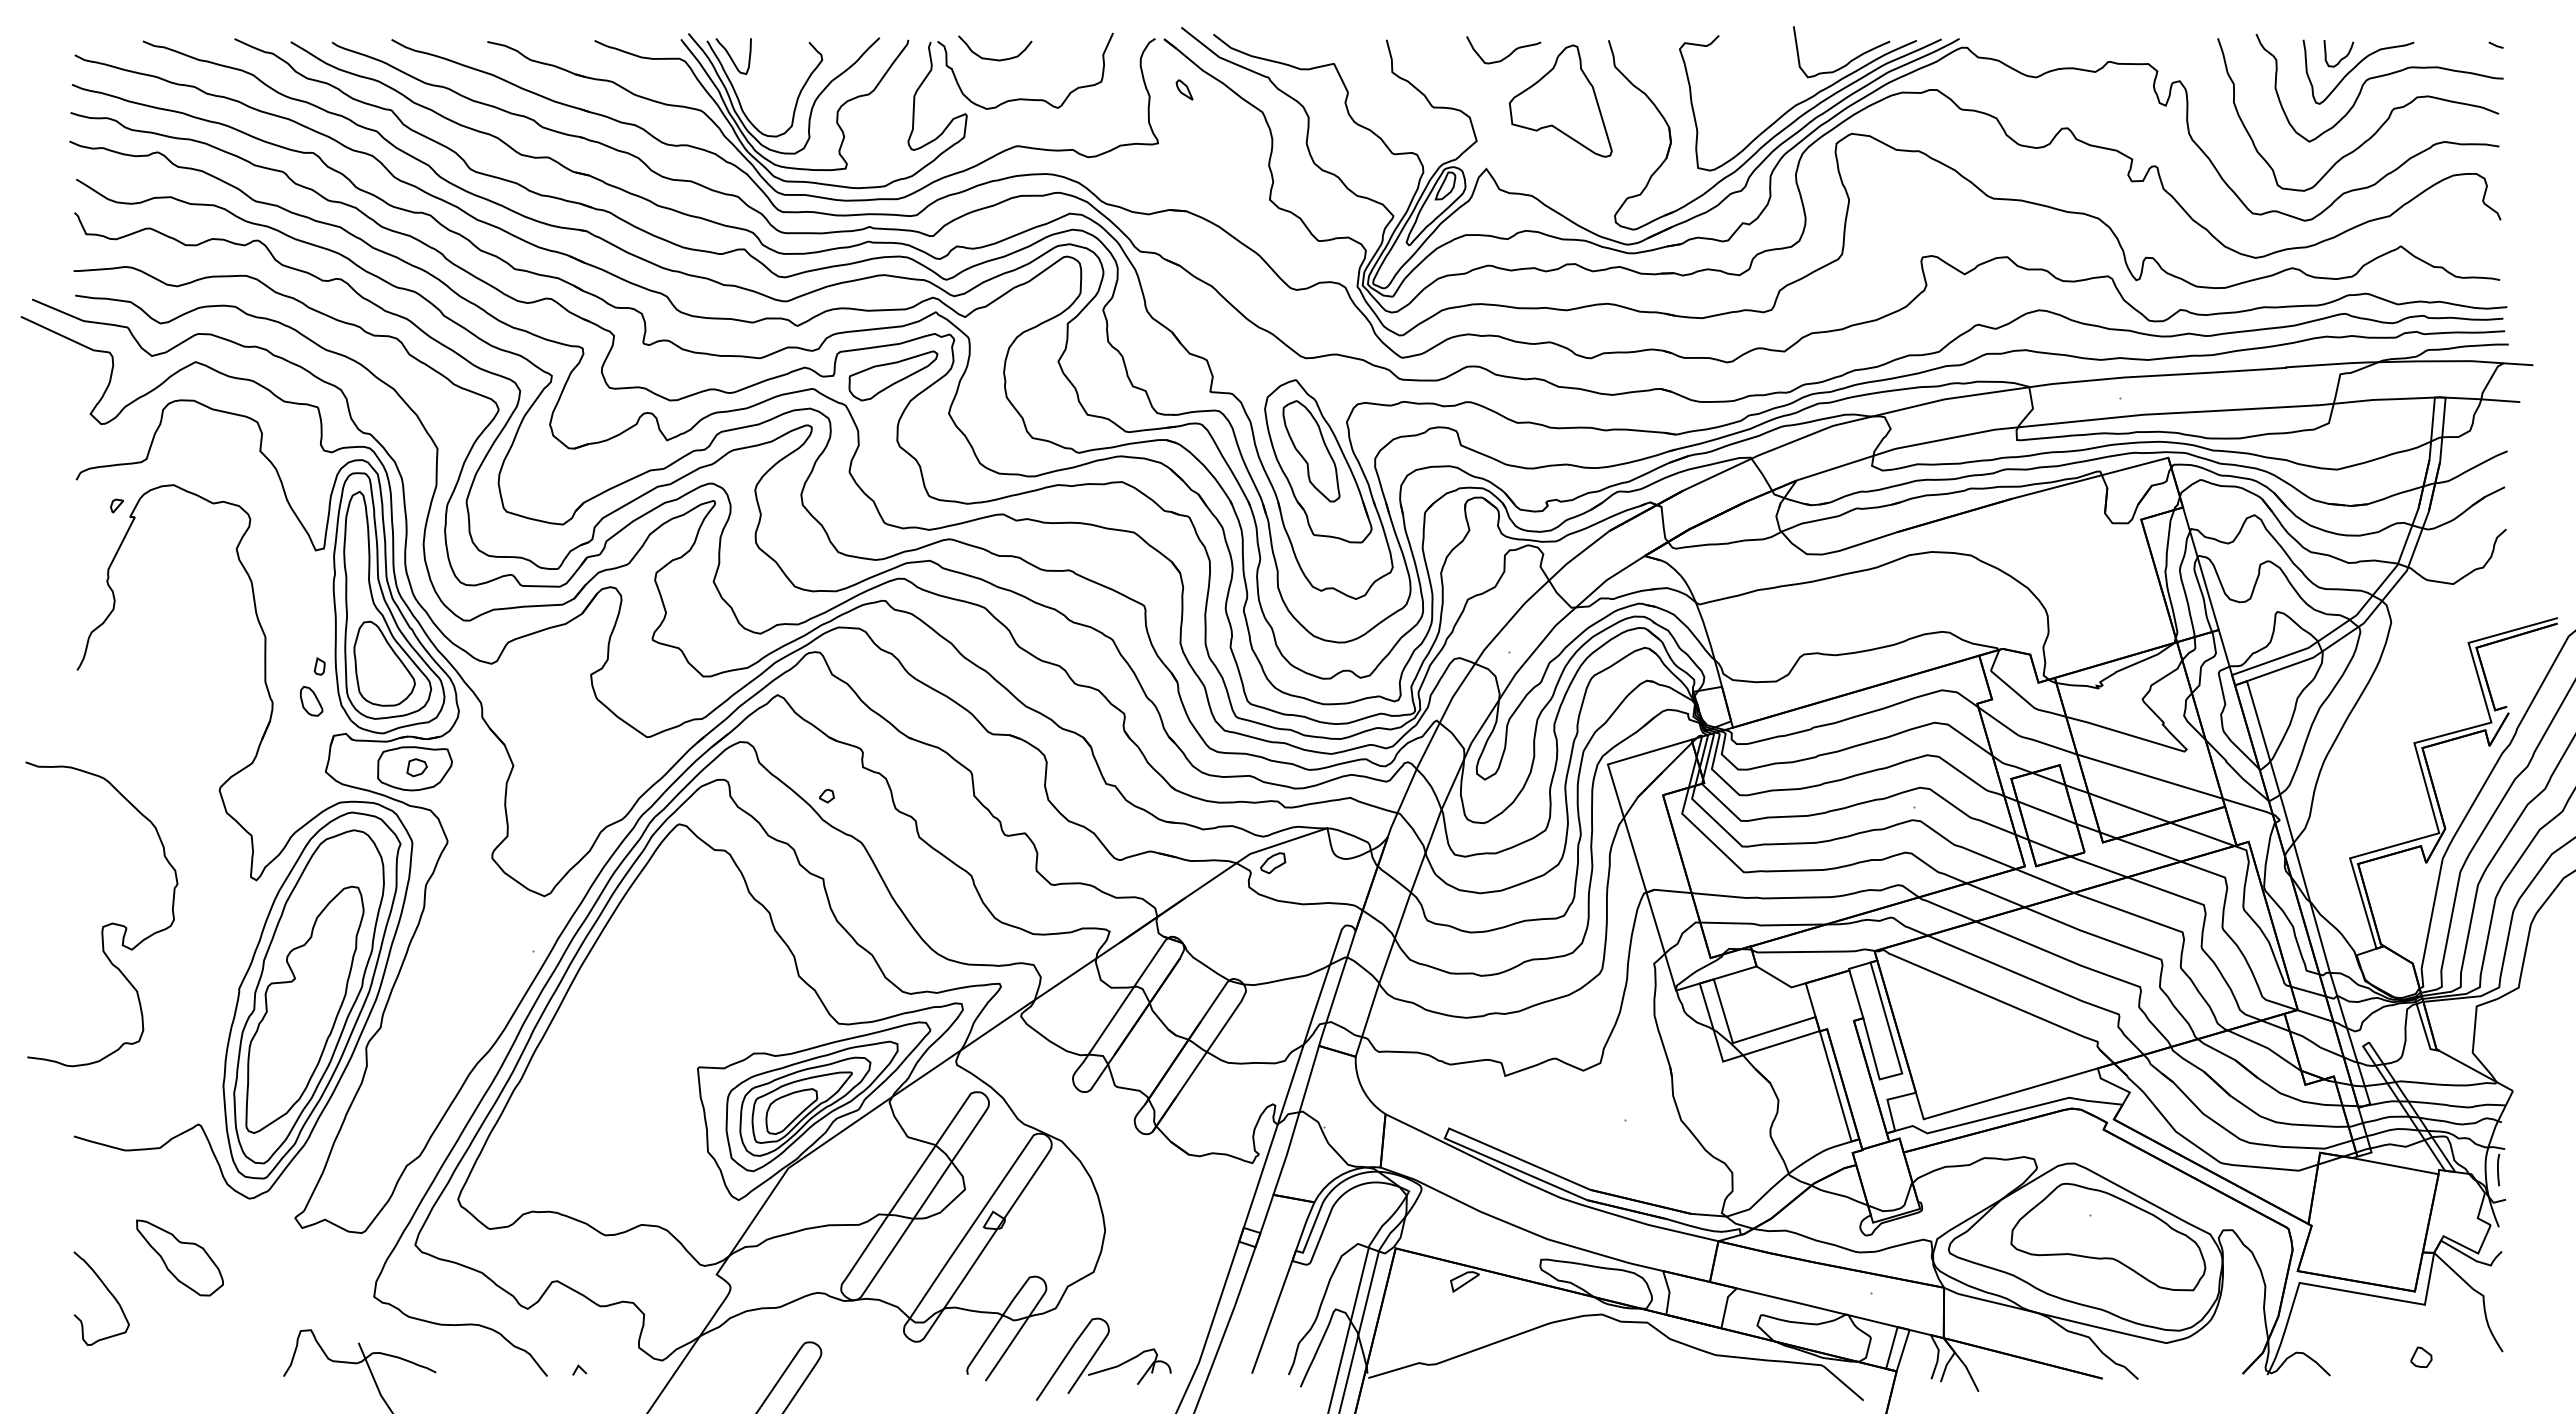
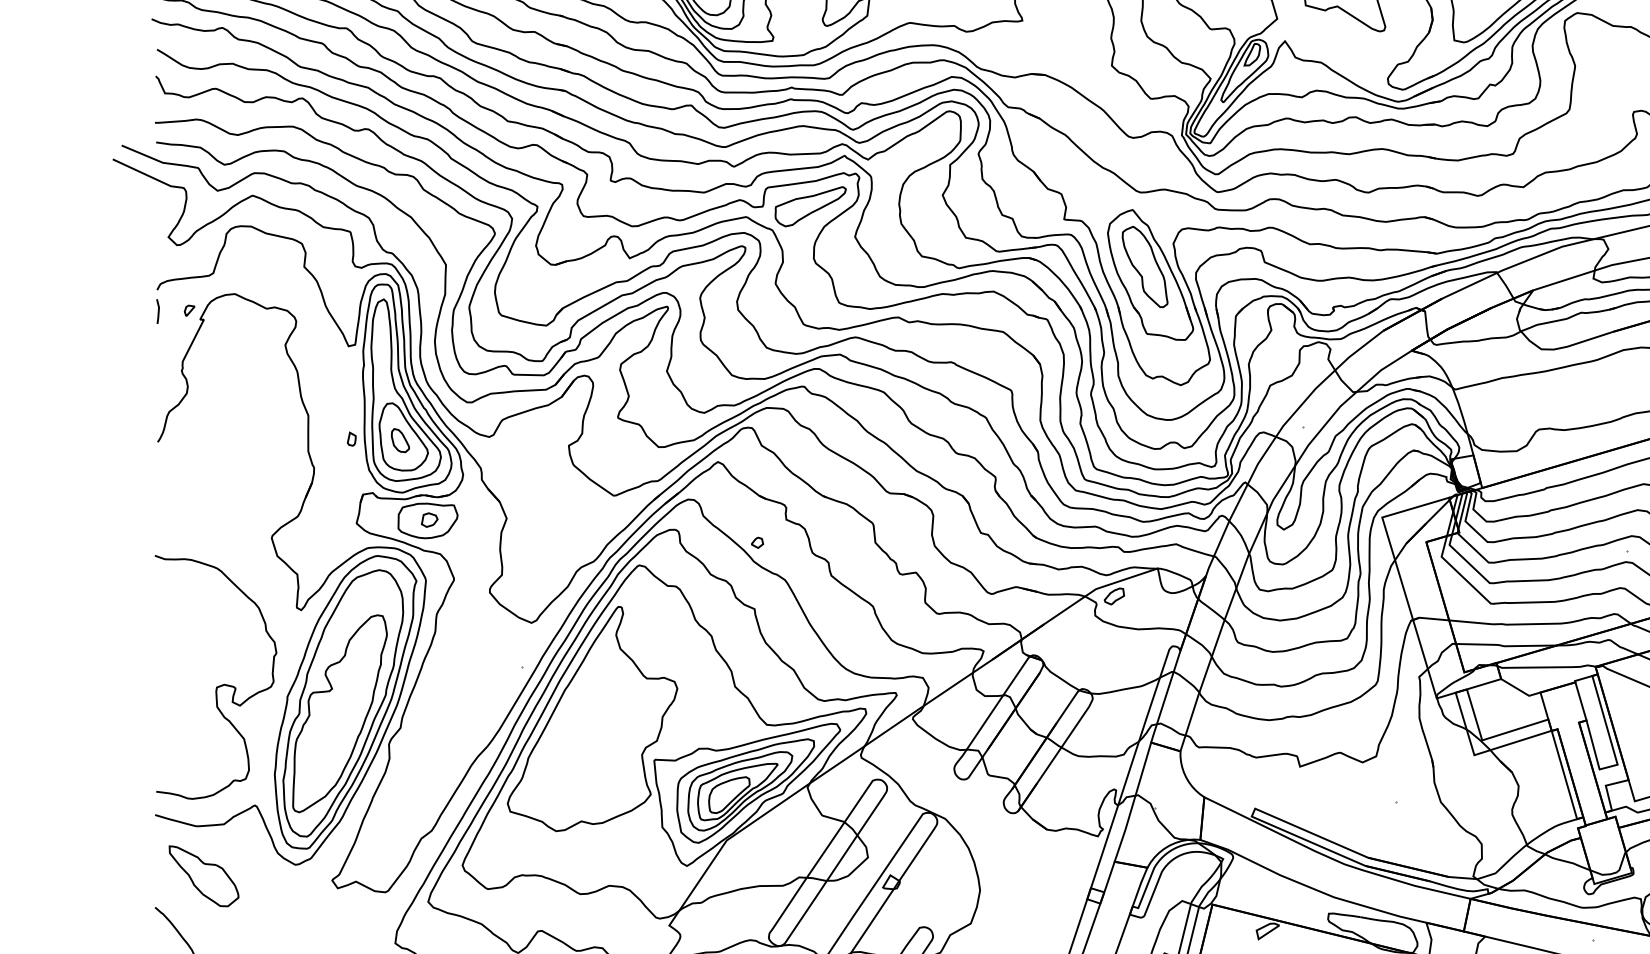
line: (77, 506) -> (158, 311), added
part: (311, 700) -> (400, 439), moved
curve: (106, 924) -> (219, 685), moved
part: (620, 1016) -> (592, 719), added
part: (179, 1257) -> (203, 875), moved

